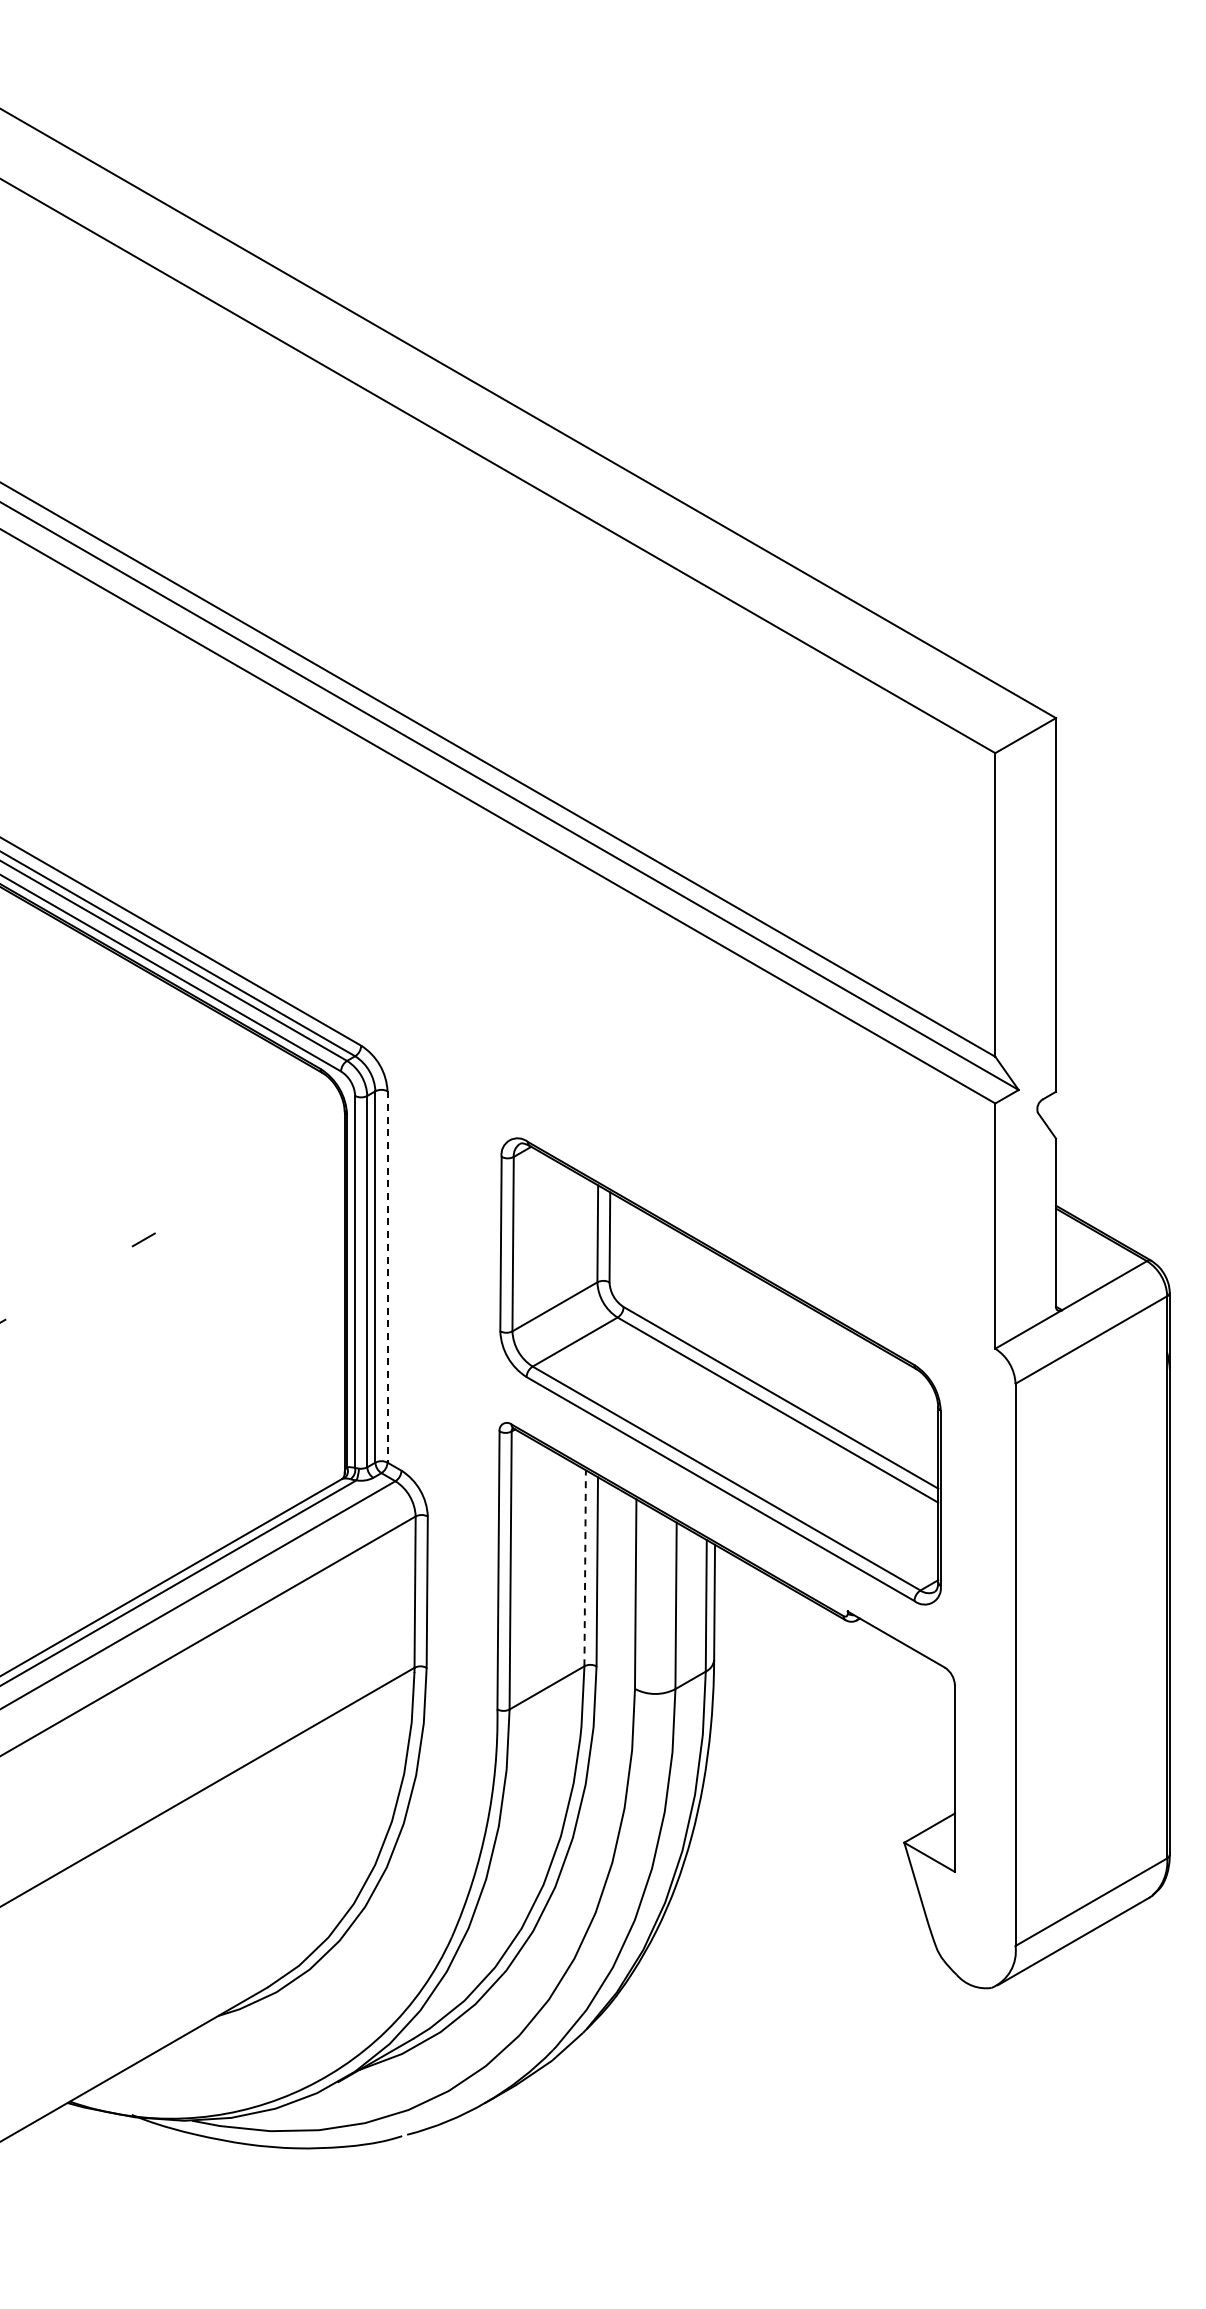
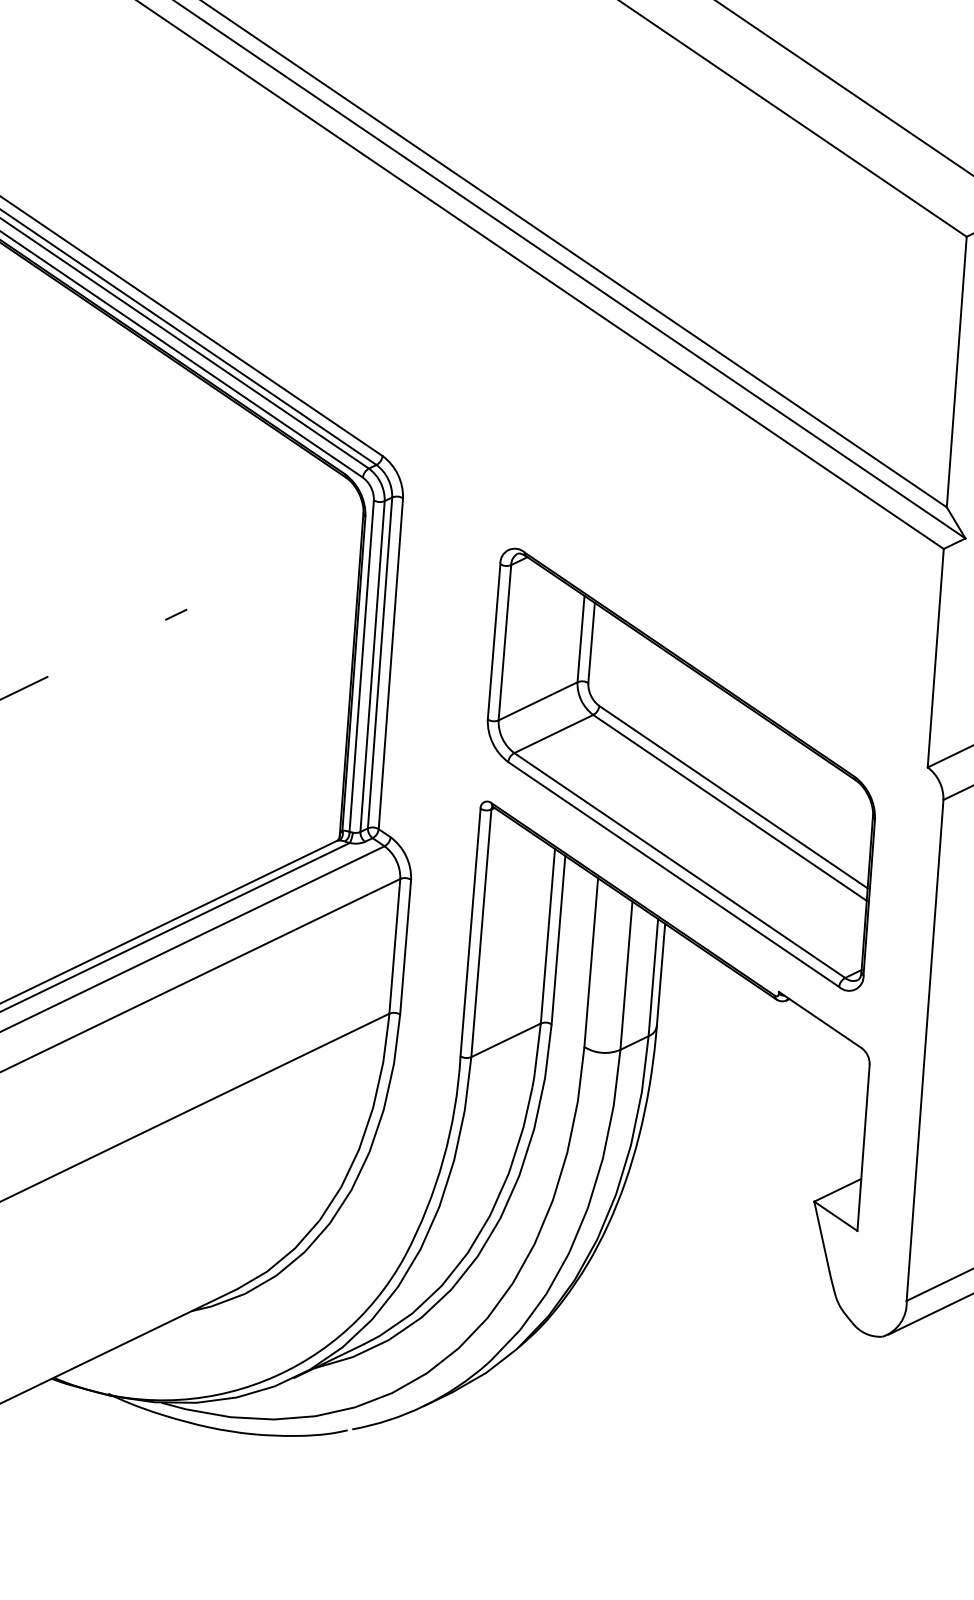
line: (387, 1276) -> (390, 663), dashed -> solid
line: (585, 1567) -> (548, 935), dashed -> solid

